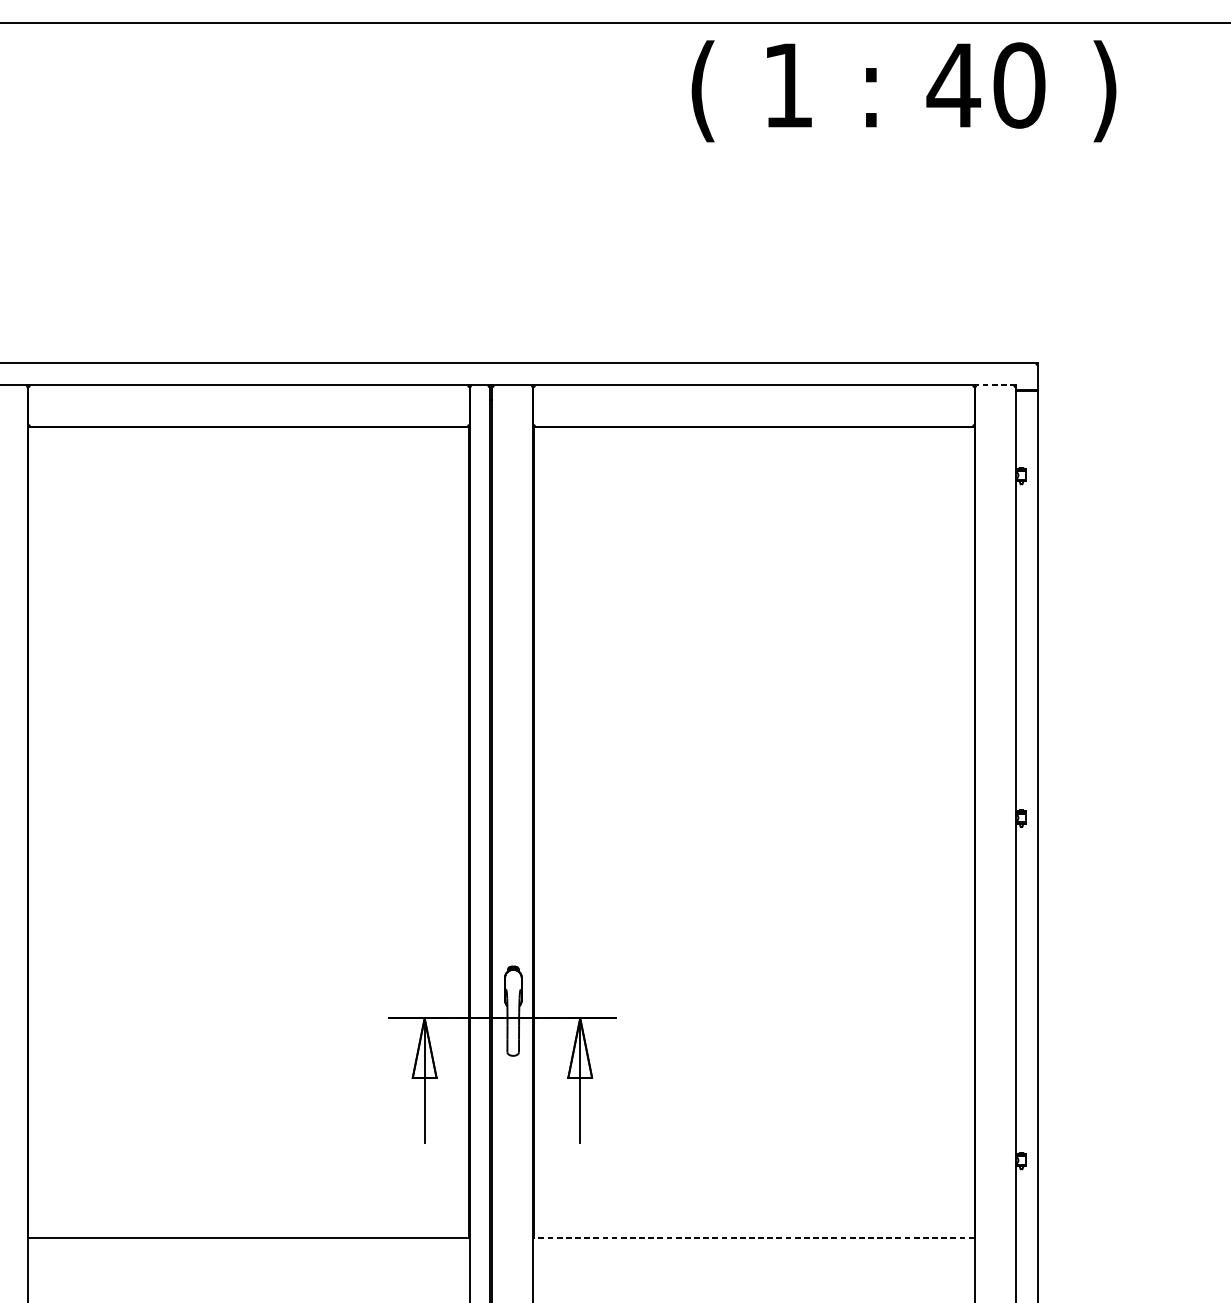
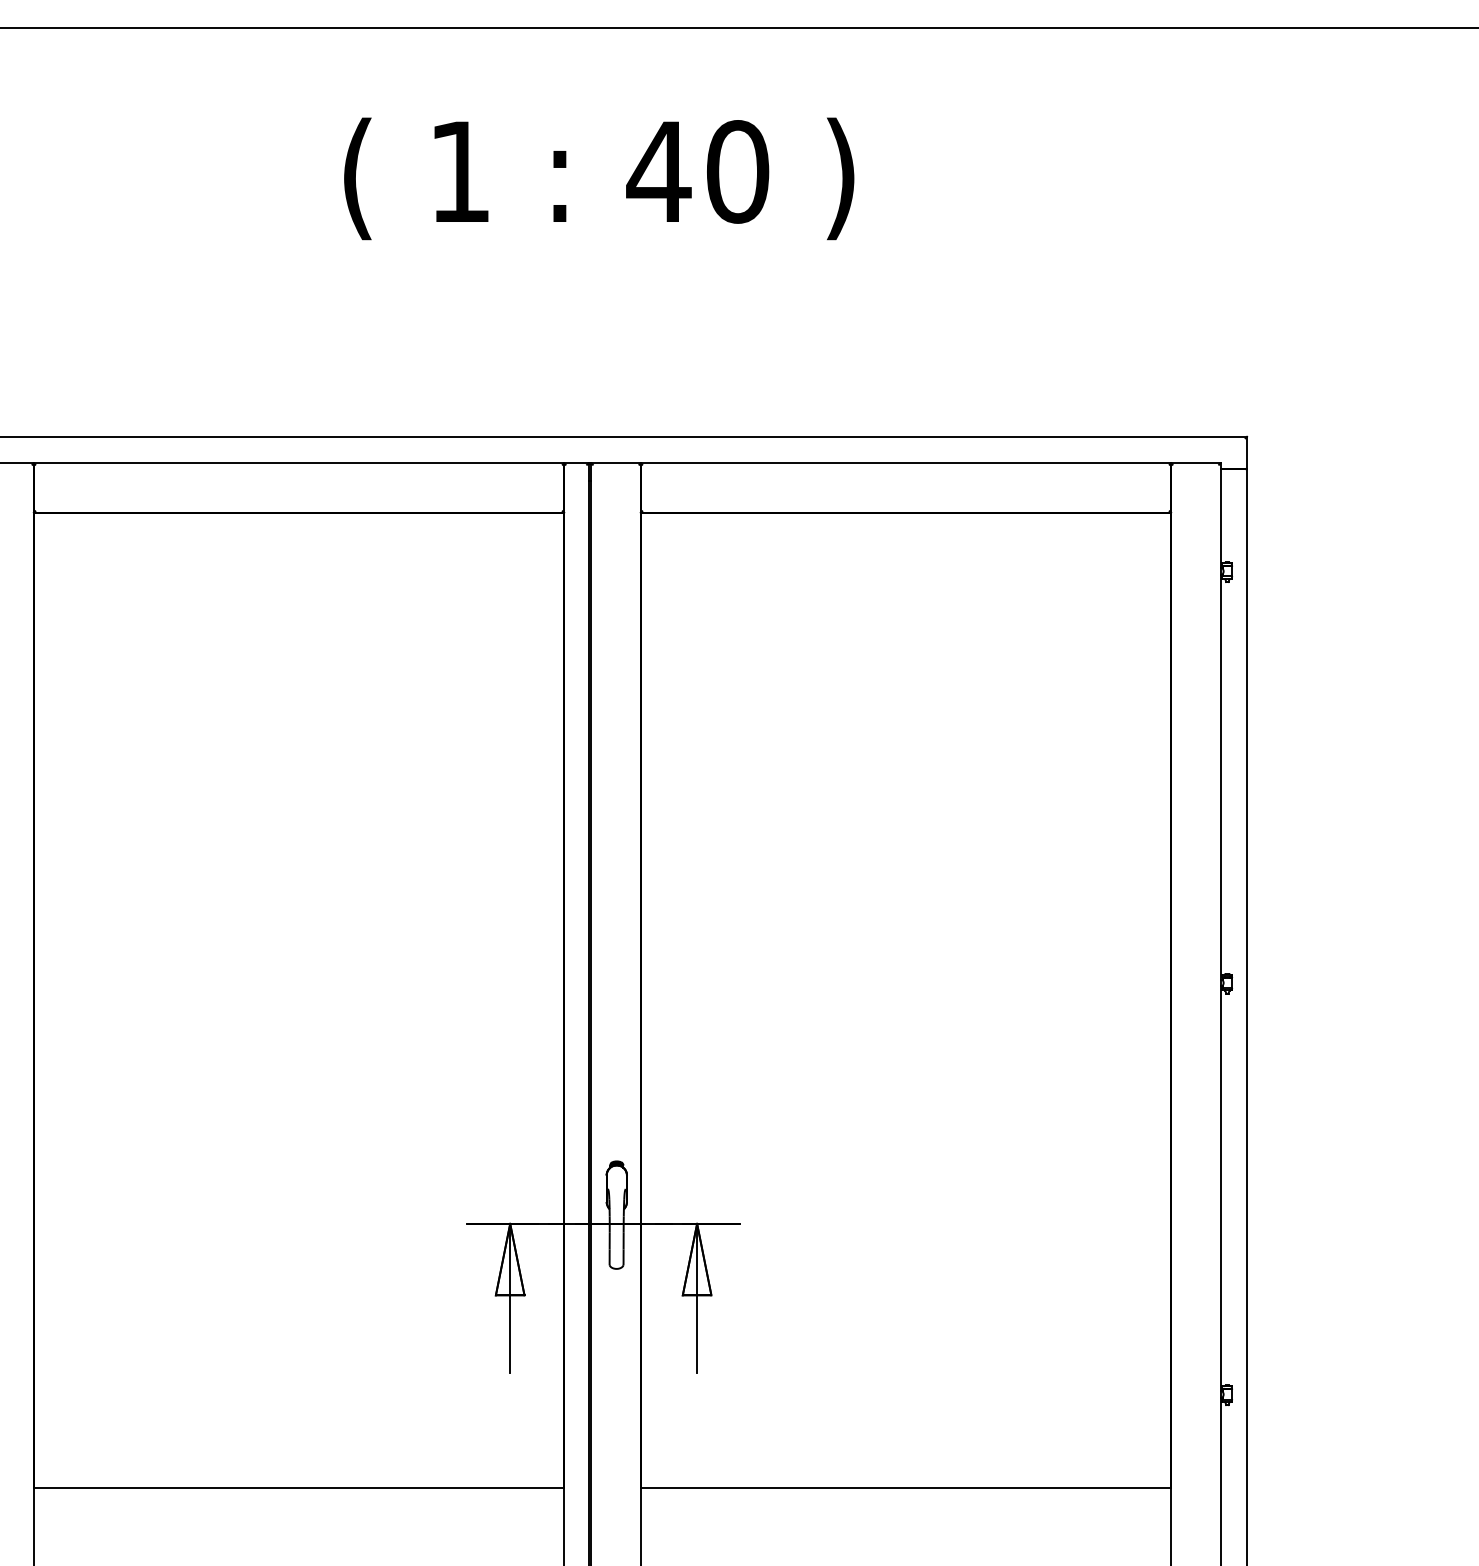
text: (904, 91) -> (599, 178), moved
line: (994, 385) -> (1195, 463), dashed -> solid
line: (753, 1237) -> (905, 1487), dashed -> solid

